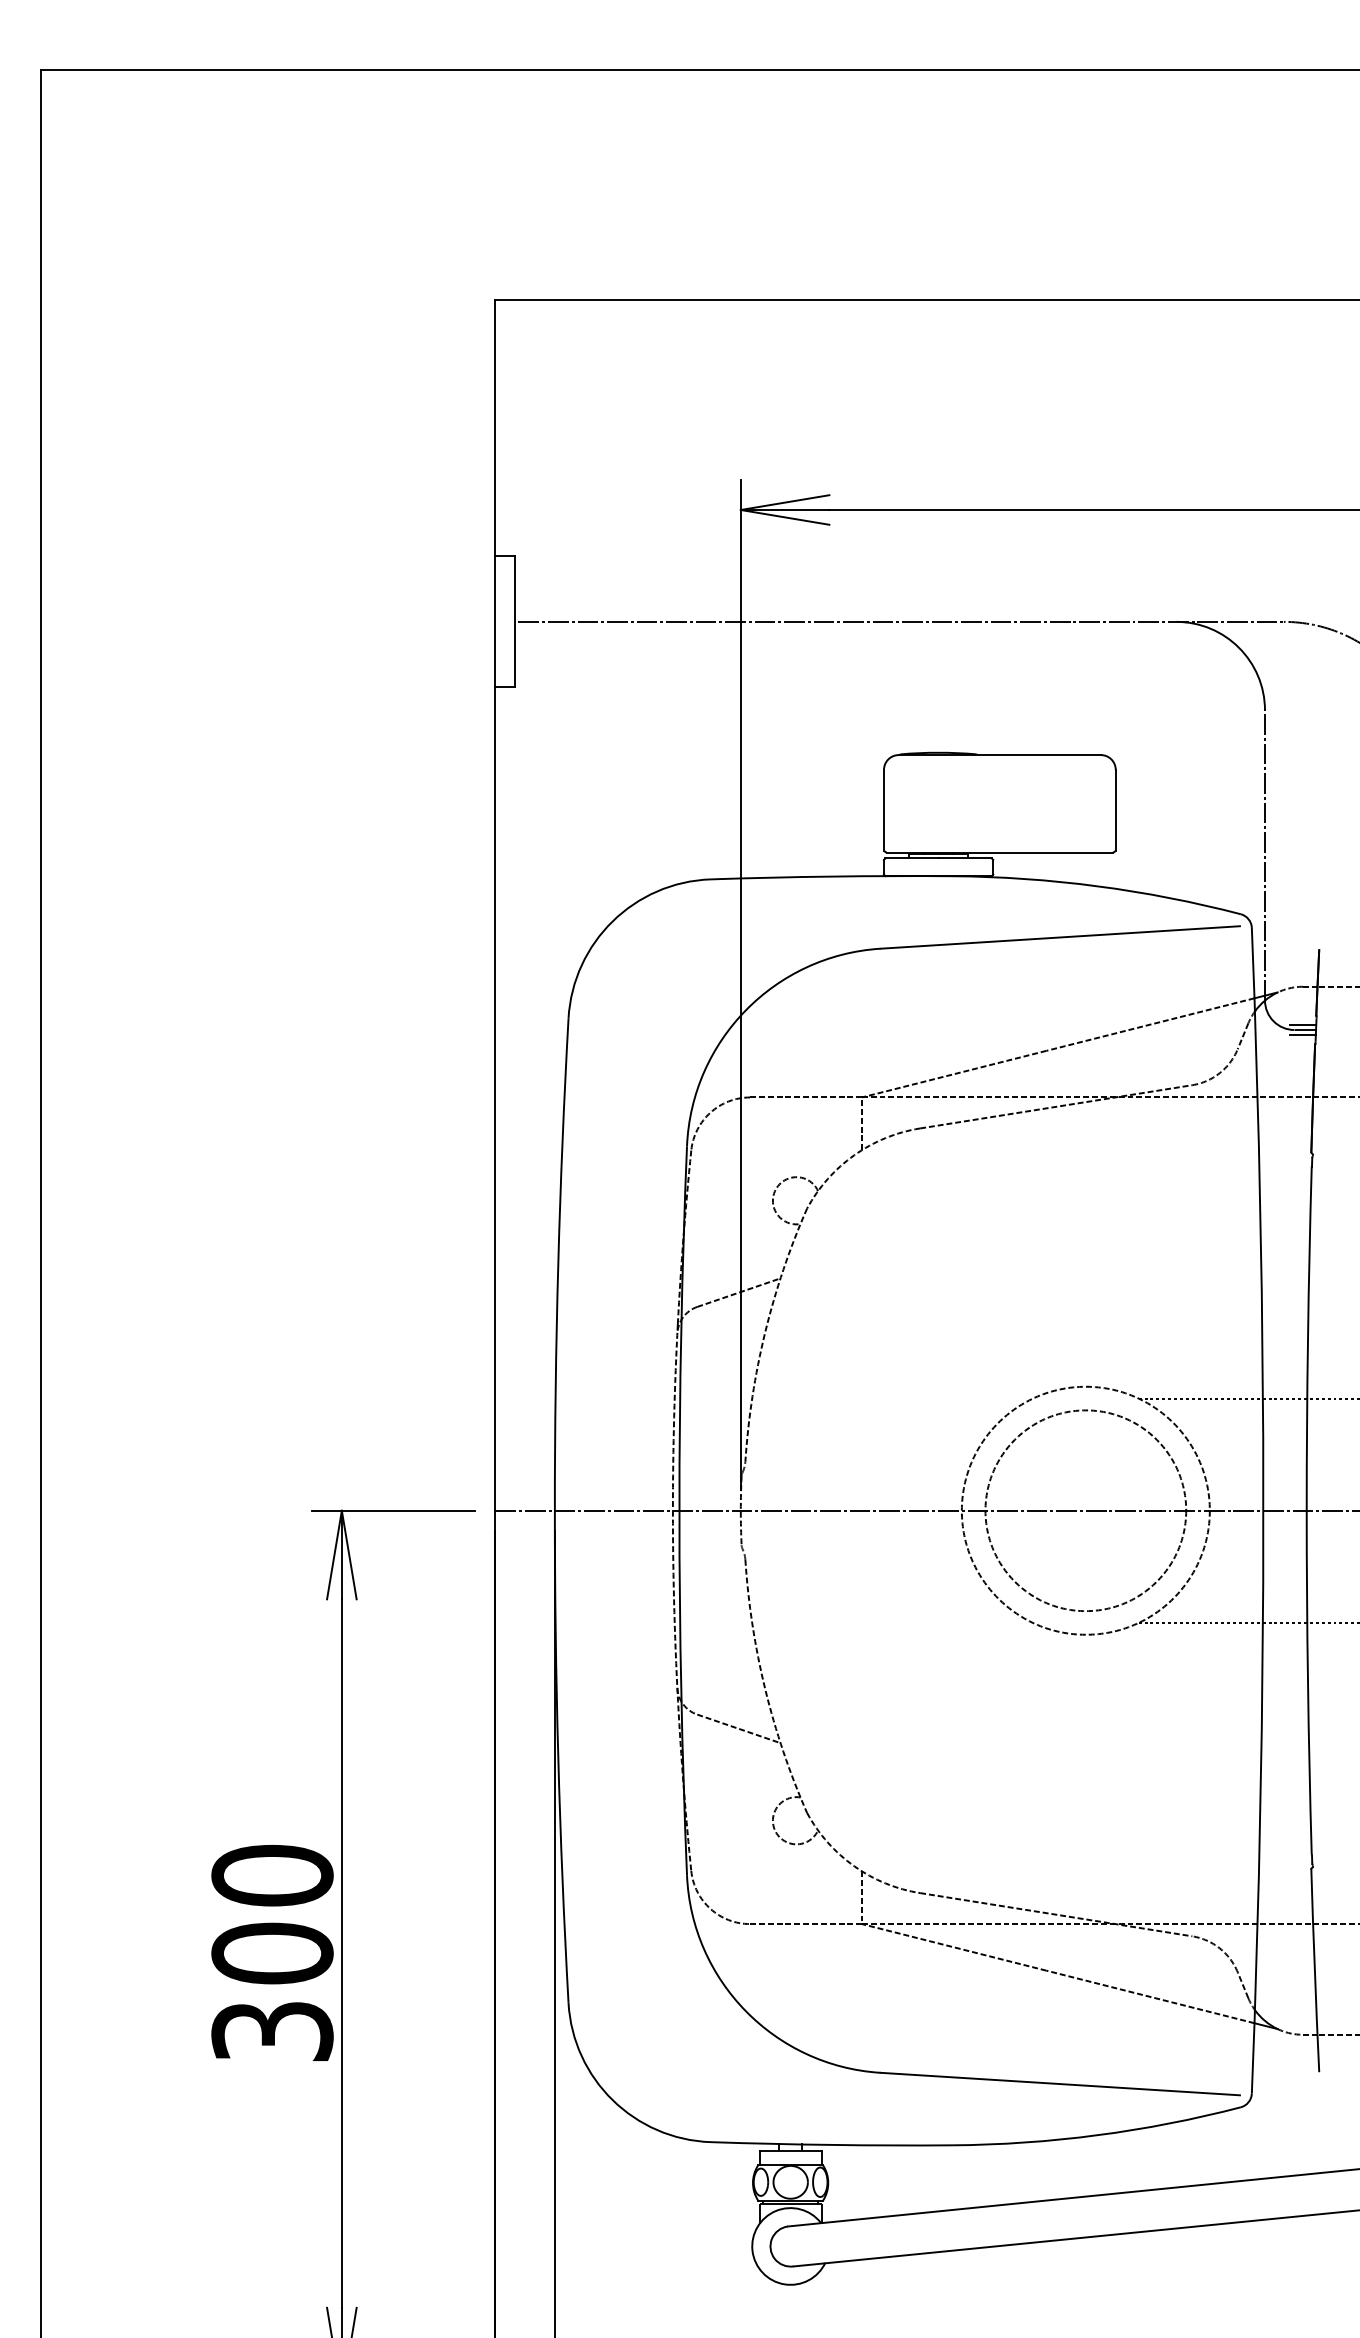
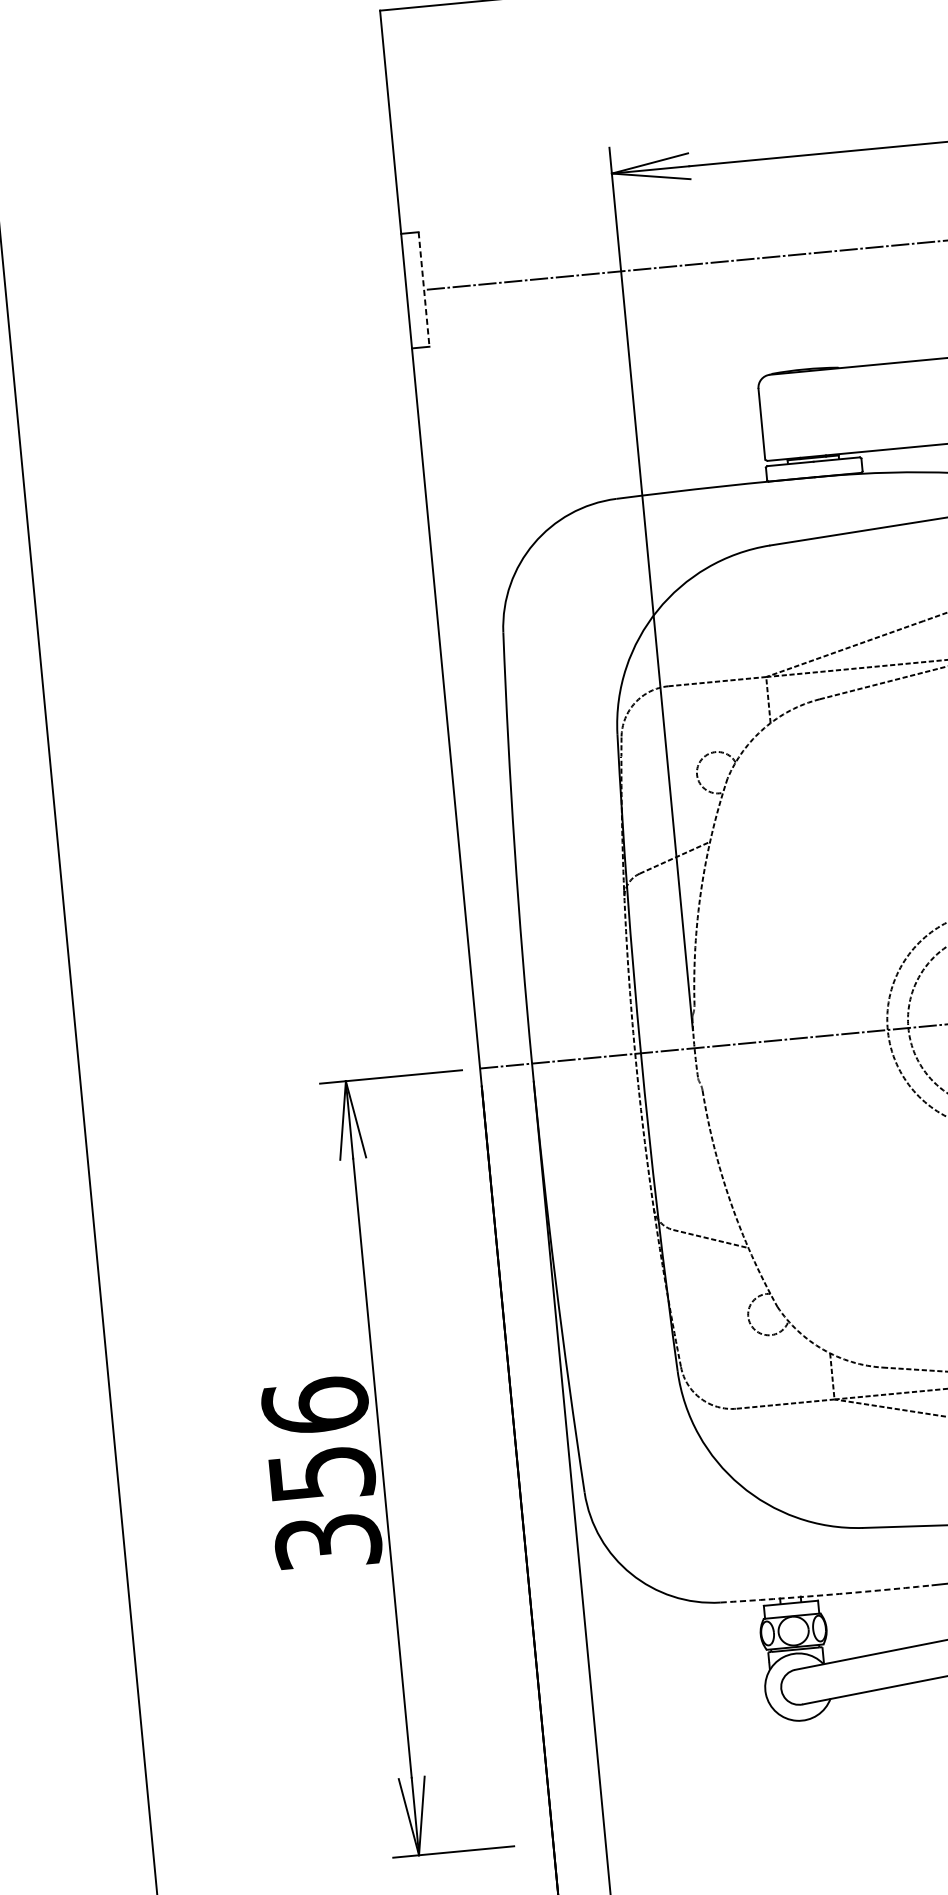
line: (515, 621) -> (424, 289), solid -> dashed
text: (272, 1914) -> (318, 1439), 300 -> 356
arc: (831, 2144) -> (826, 1594), solid -> dashed

